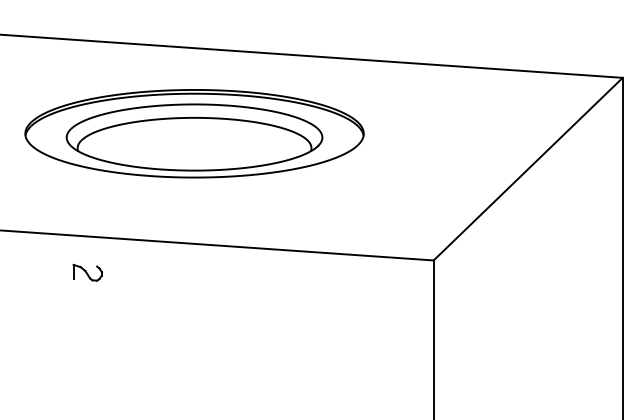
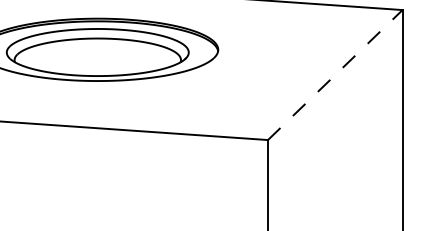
line: (528, 168) -> (335, 74), solid -> dashed
part: (87, 272) -> (21, 148), removed

